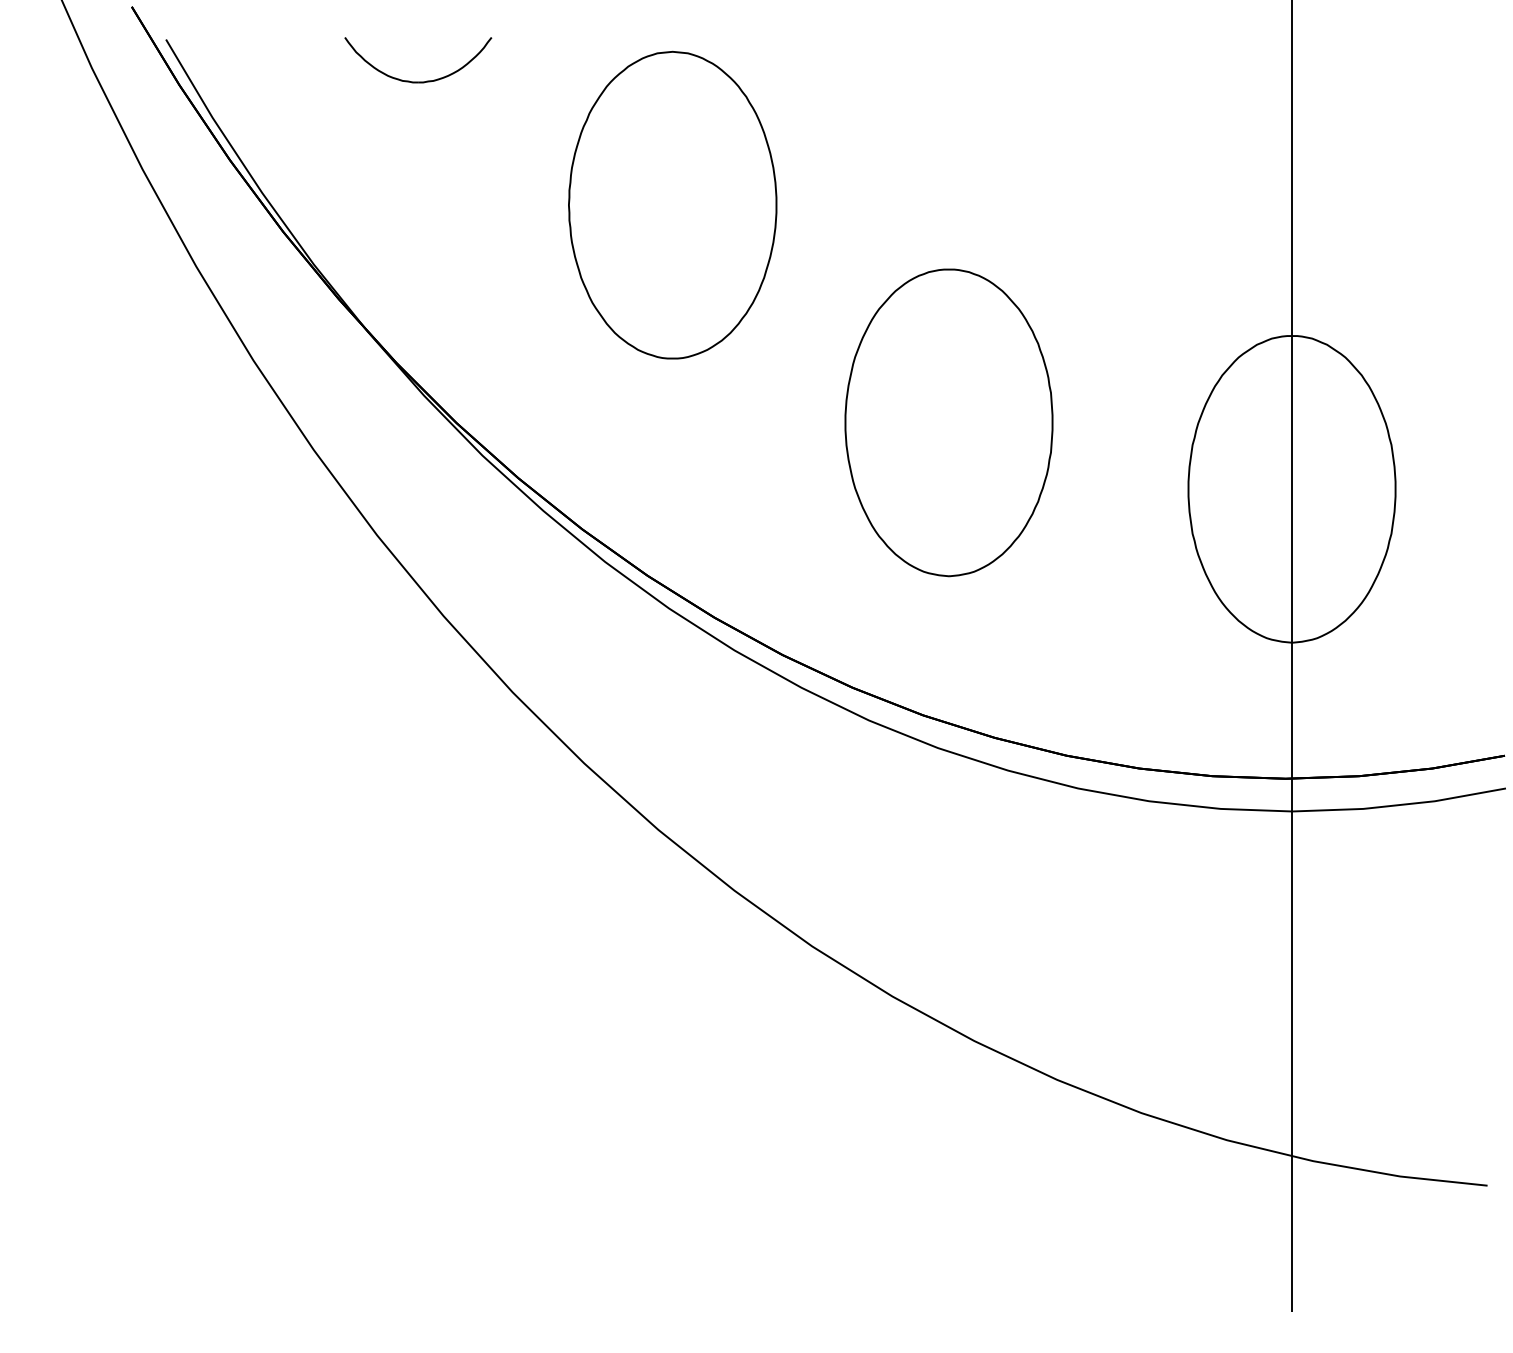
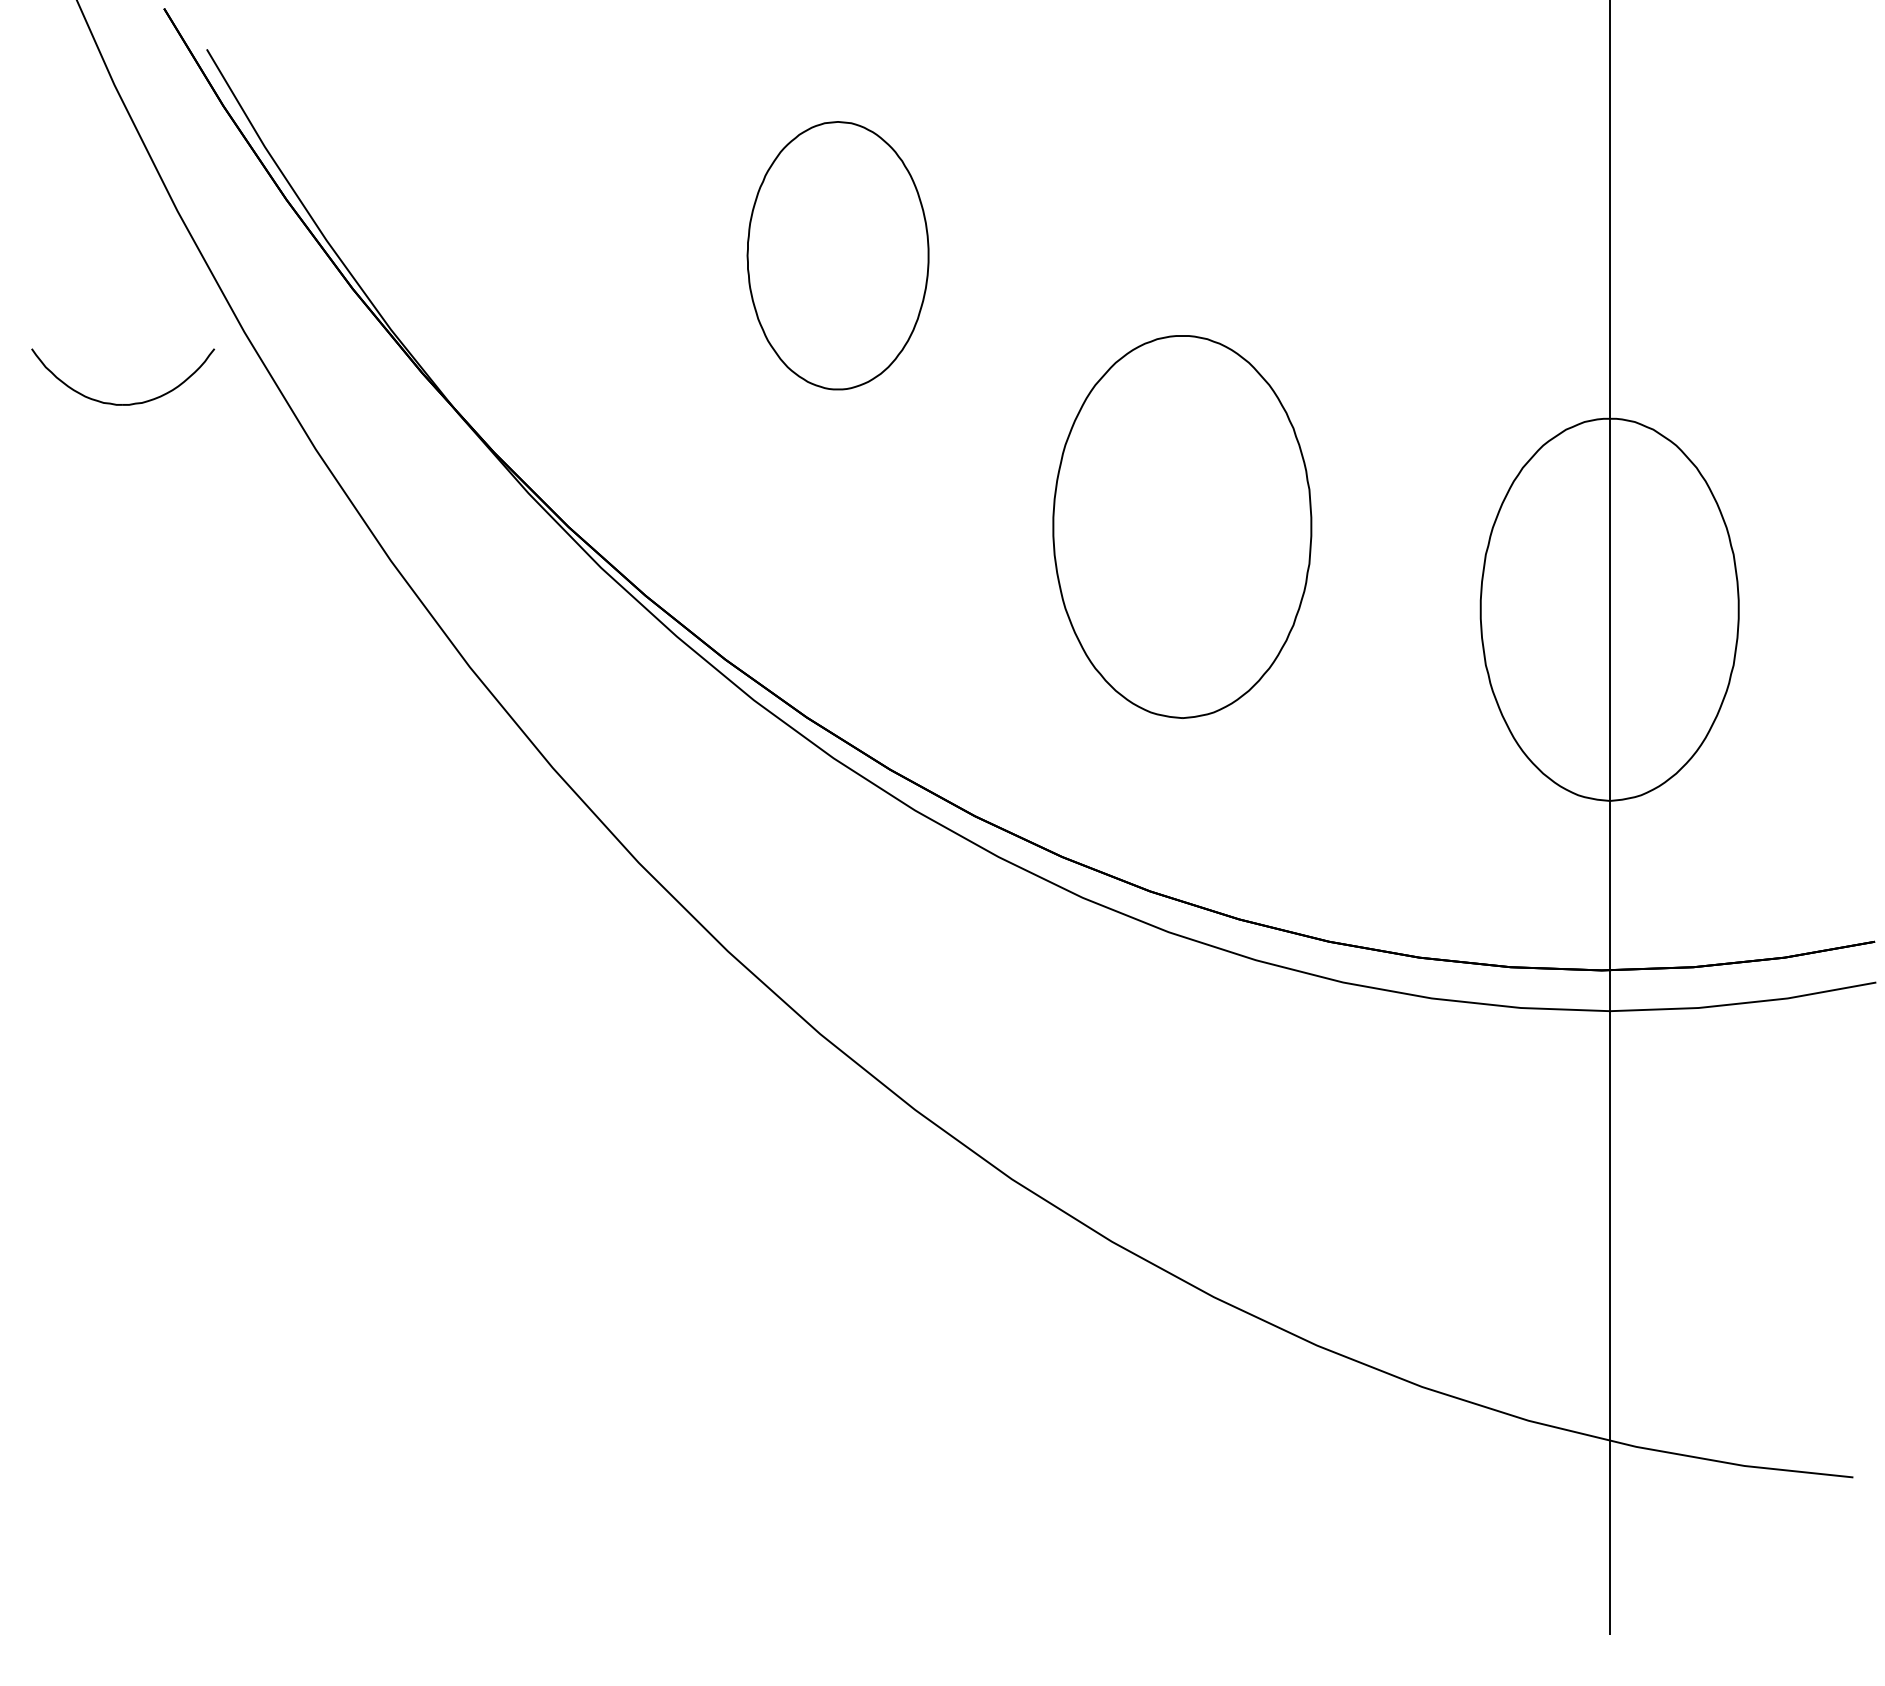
part: (423, 81) -> (129, 403), moved
part: (672, 204) -> (837, 255), size x0.7

